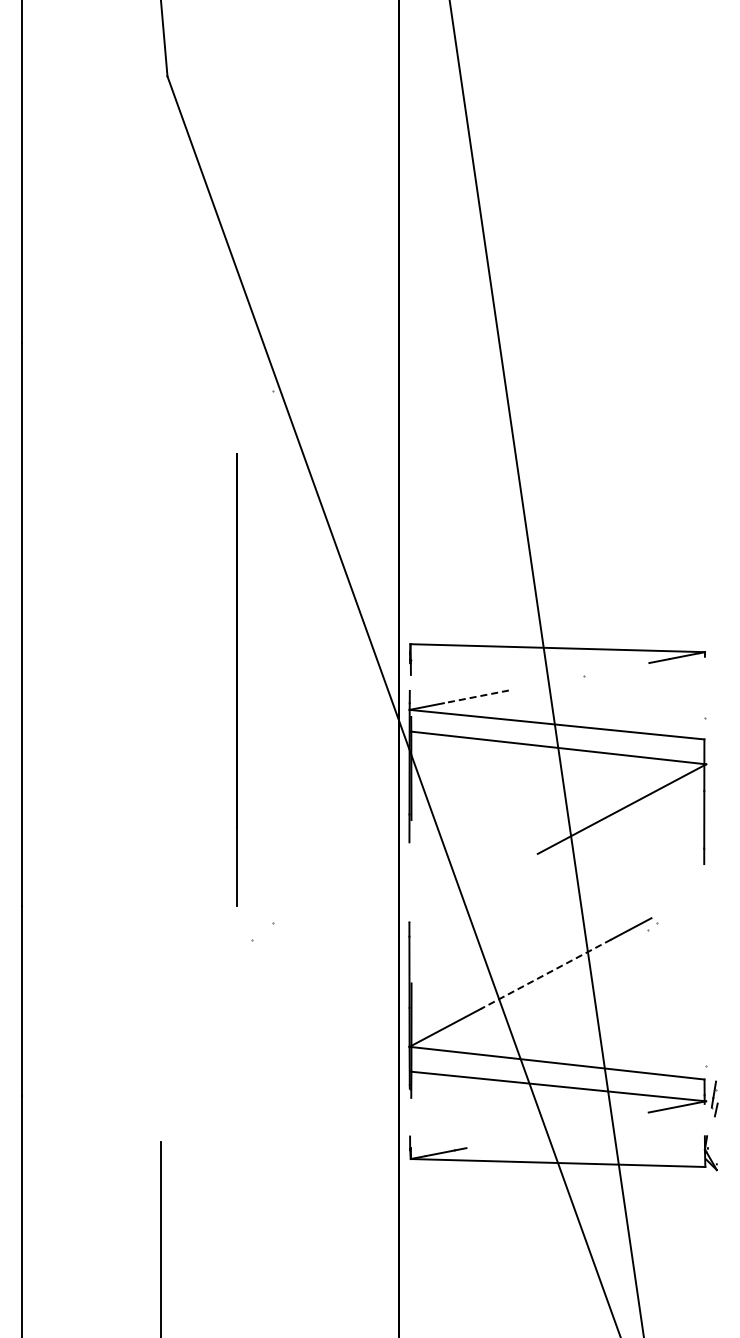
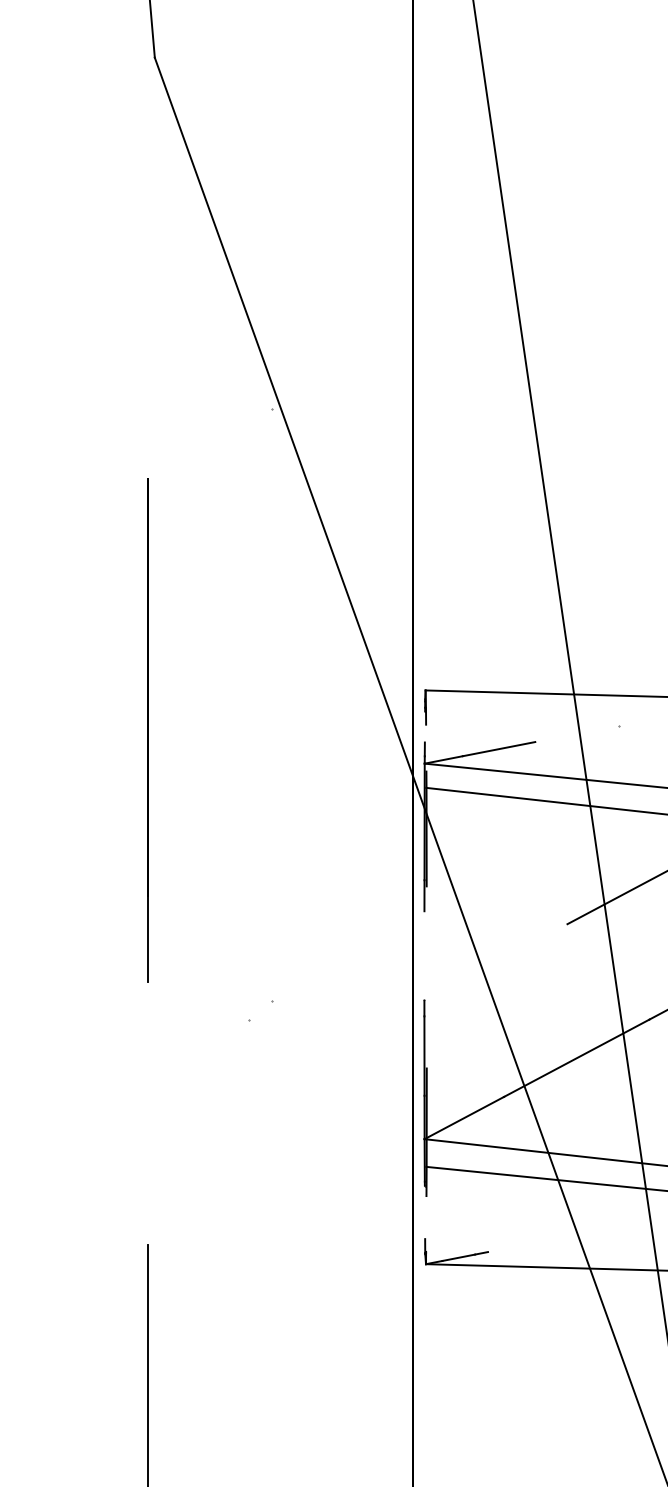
line: (236, 679) -> (147, 729), moved
line: (475, 696) -> (498, 748), dashed -> solid
line: (546, 974) -> (577, 1058), dashed -> solid

